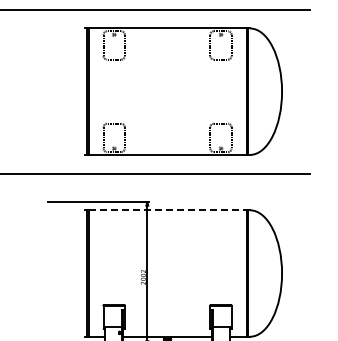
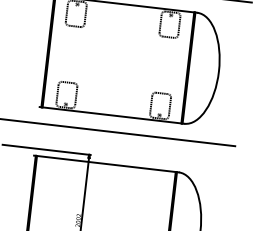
line: (168, 210) -> (107, 164), dashed -> solid

